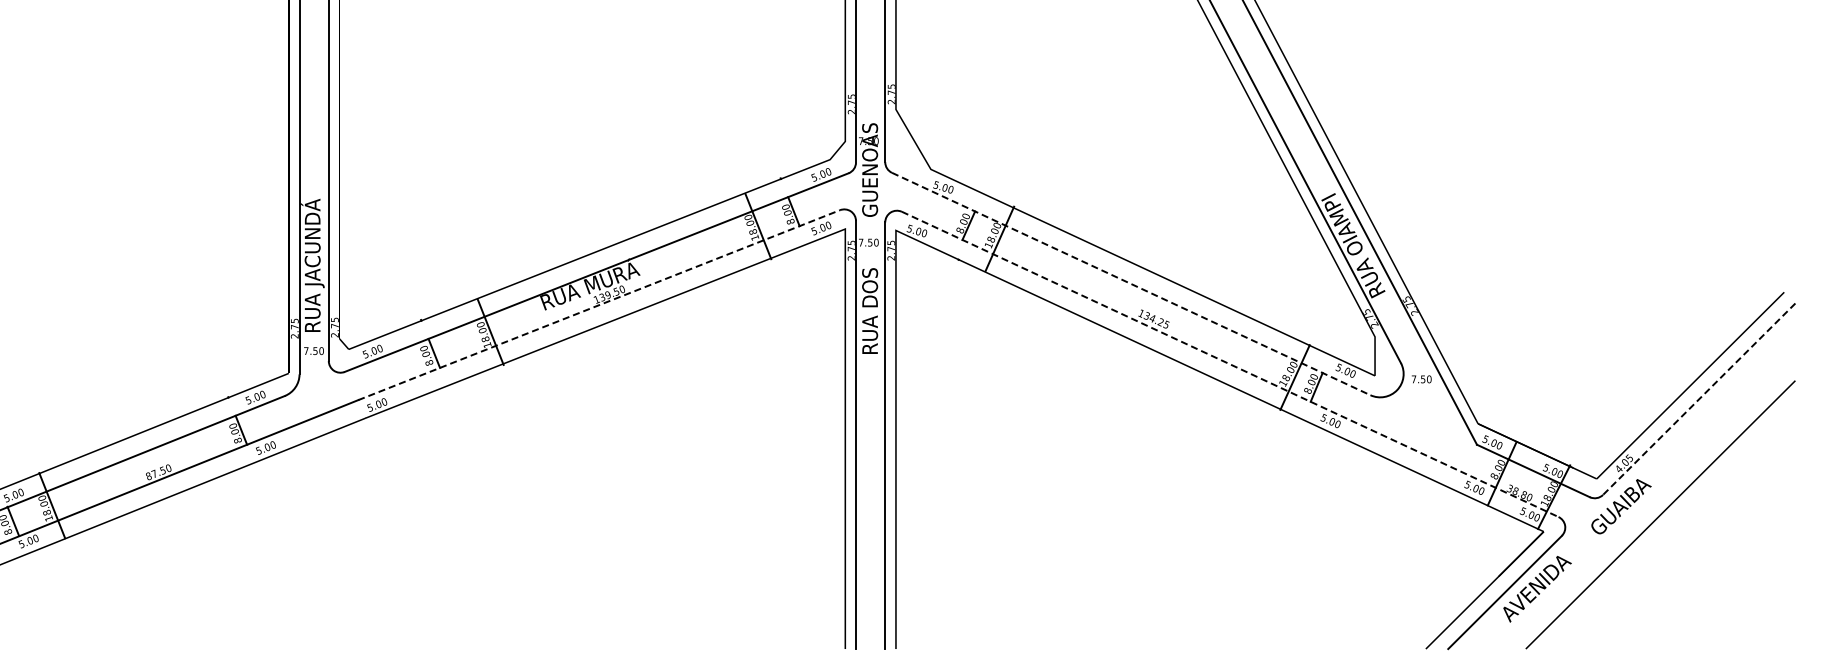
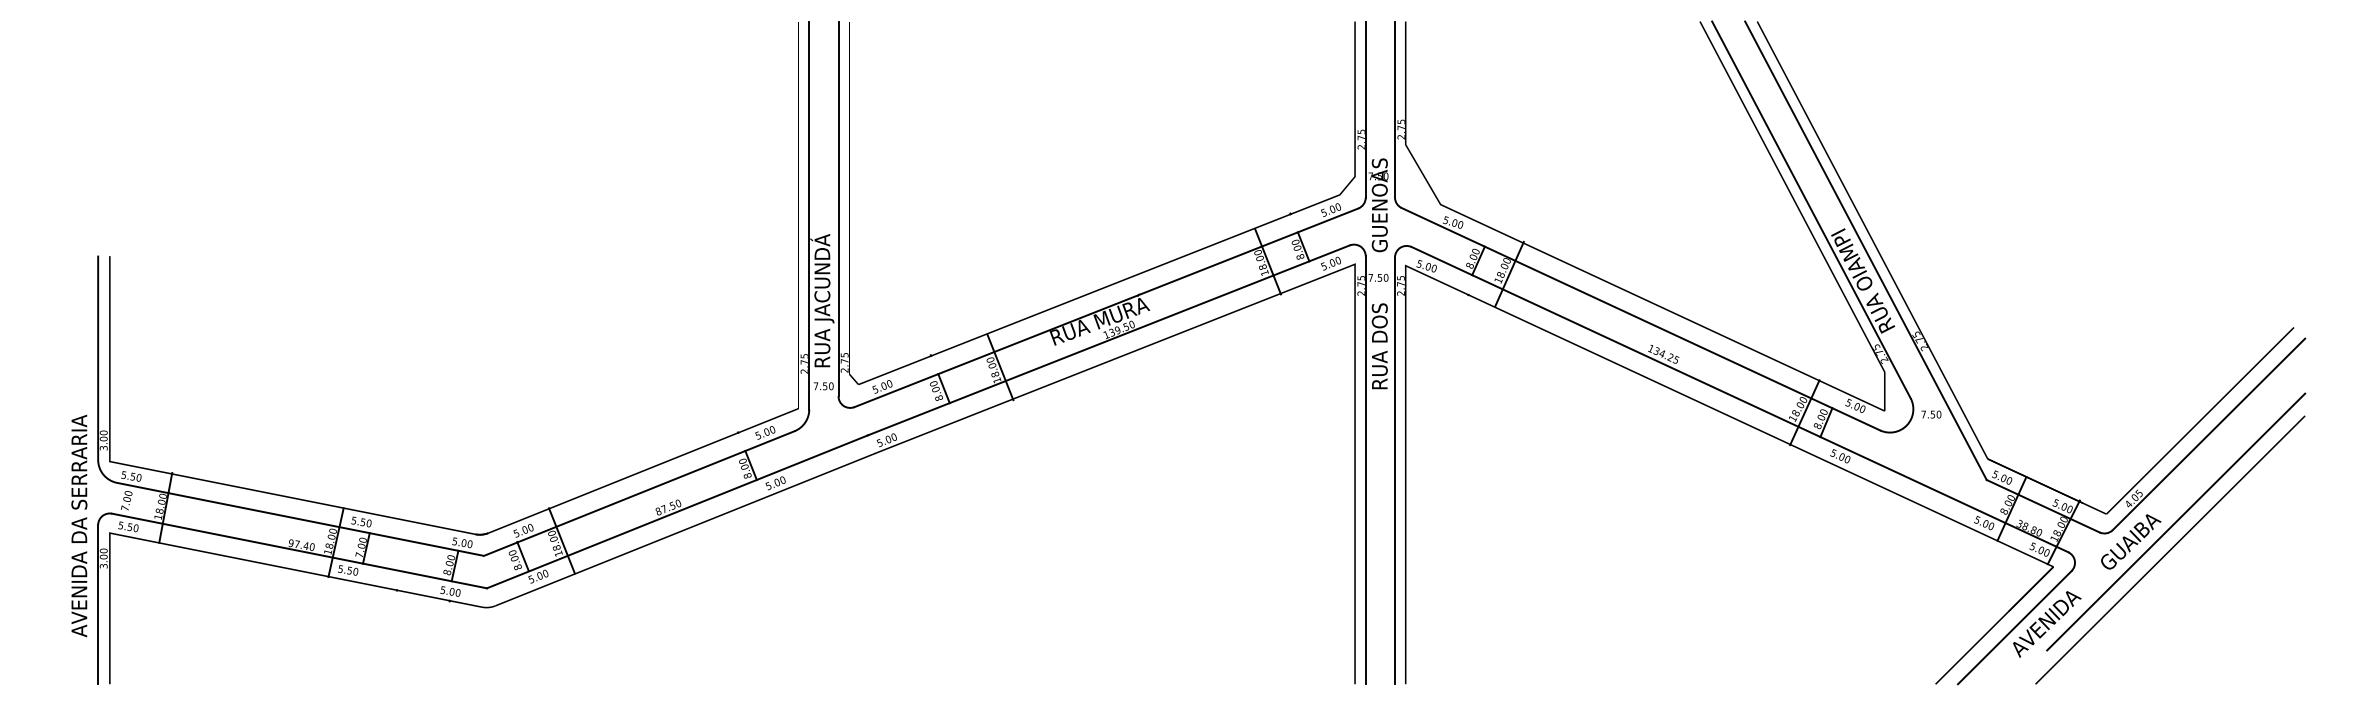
line: (1130, 284) -> (1640, 319), dashed -> solid
line: (598, 305) -> (1108, 340), dashed -> solid
line: (1230, 364) -> (1740, 399), dashed -> solid
line: (1698, 399) -> (2208, 434), dashed -> solid
line: (1666, 486) -> (2176, 521), added

